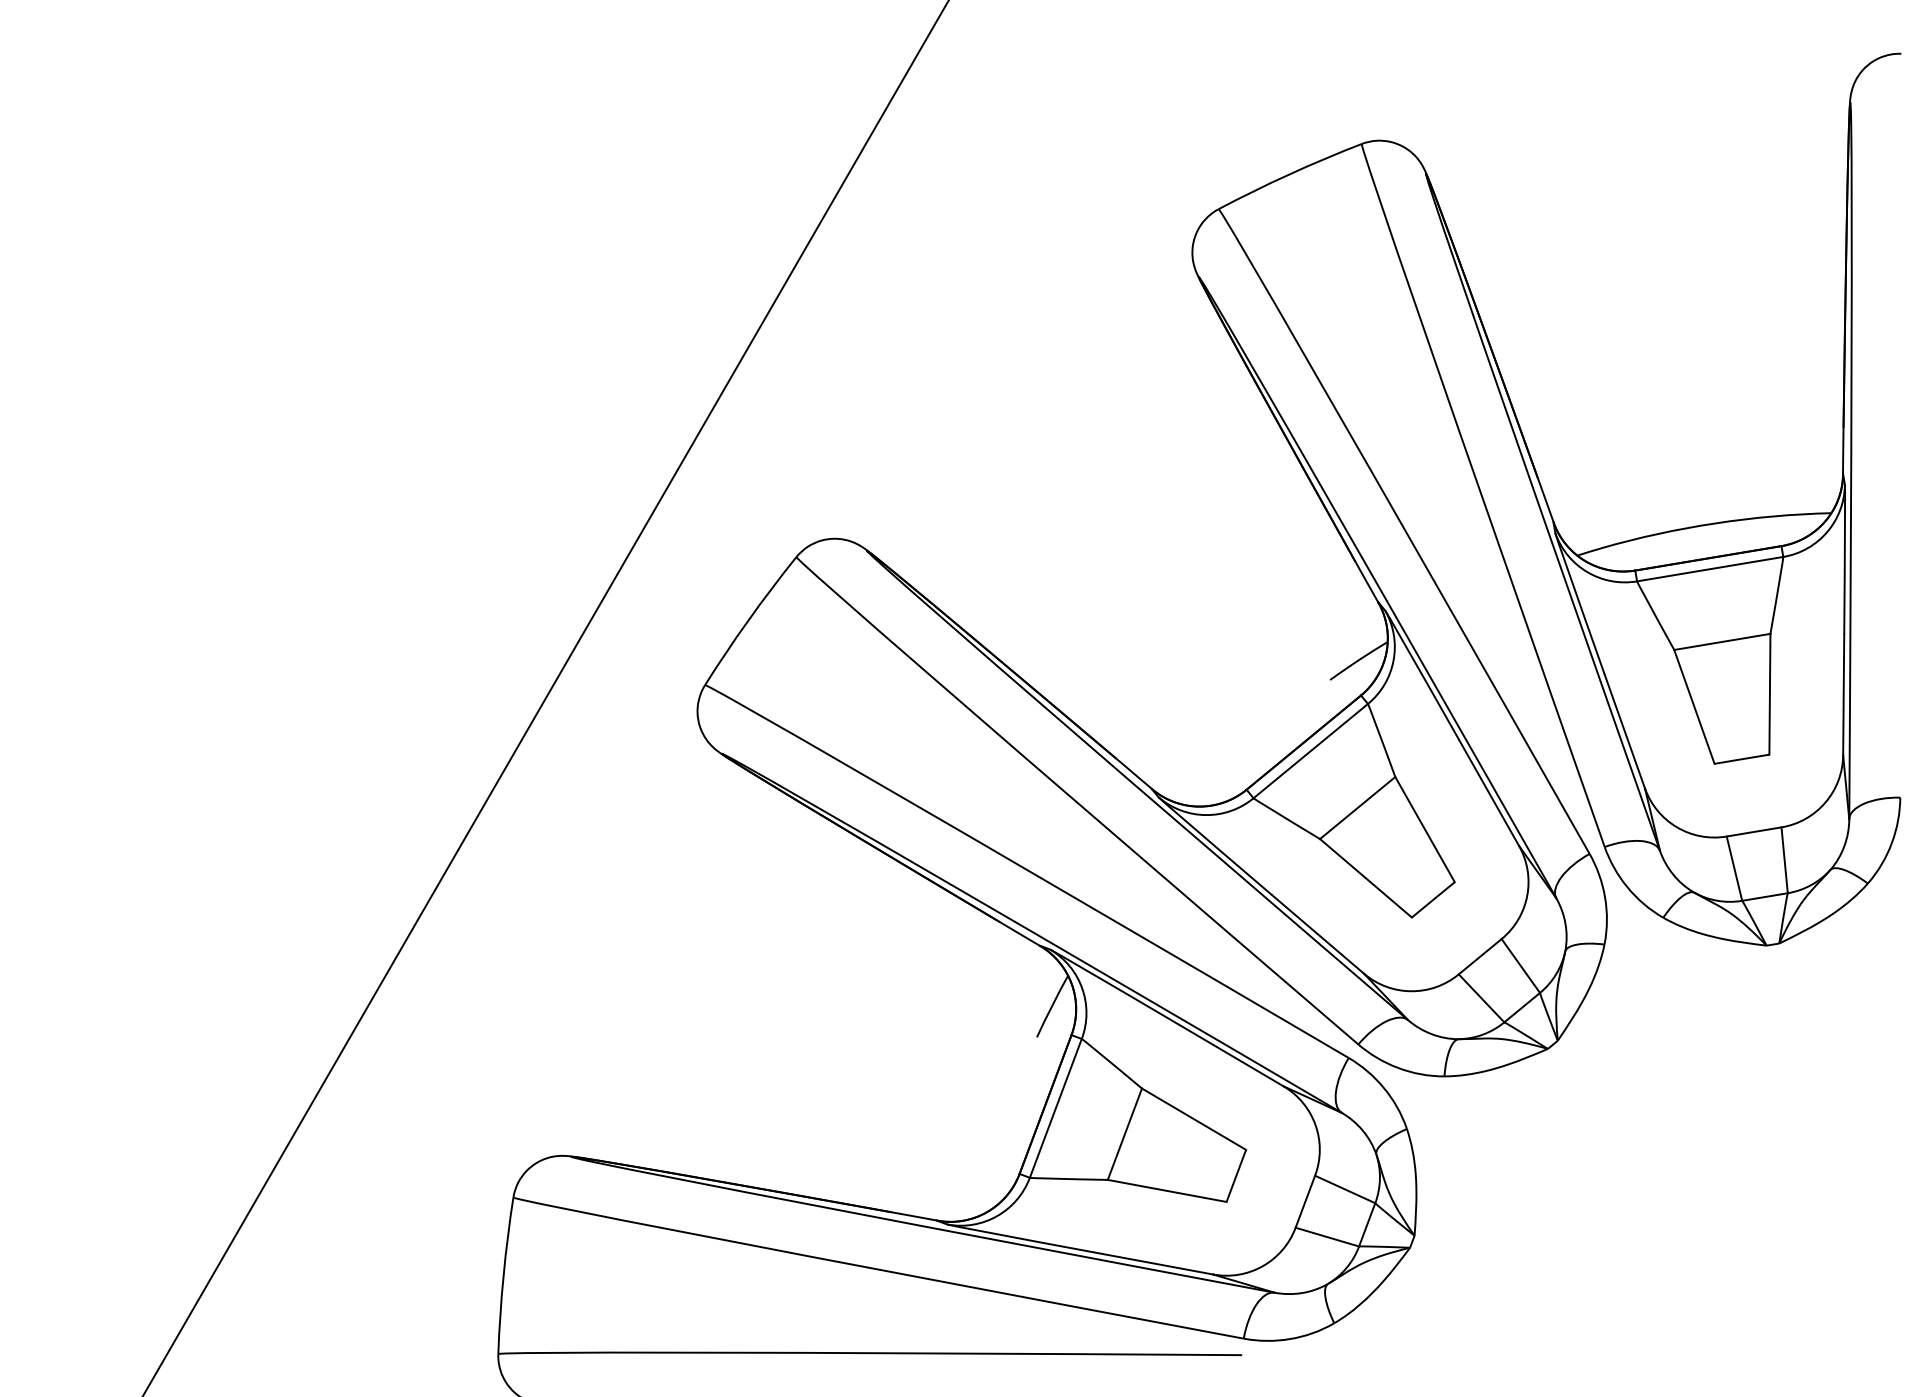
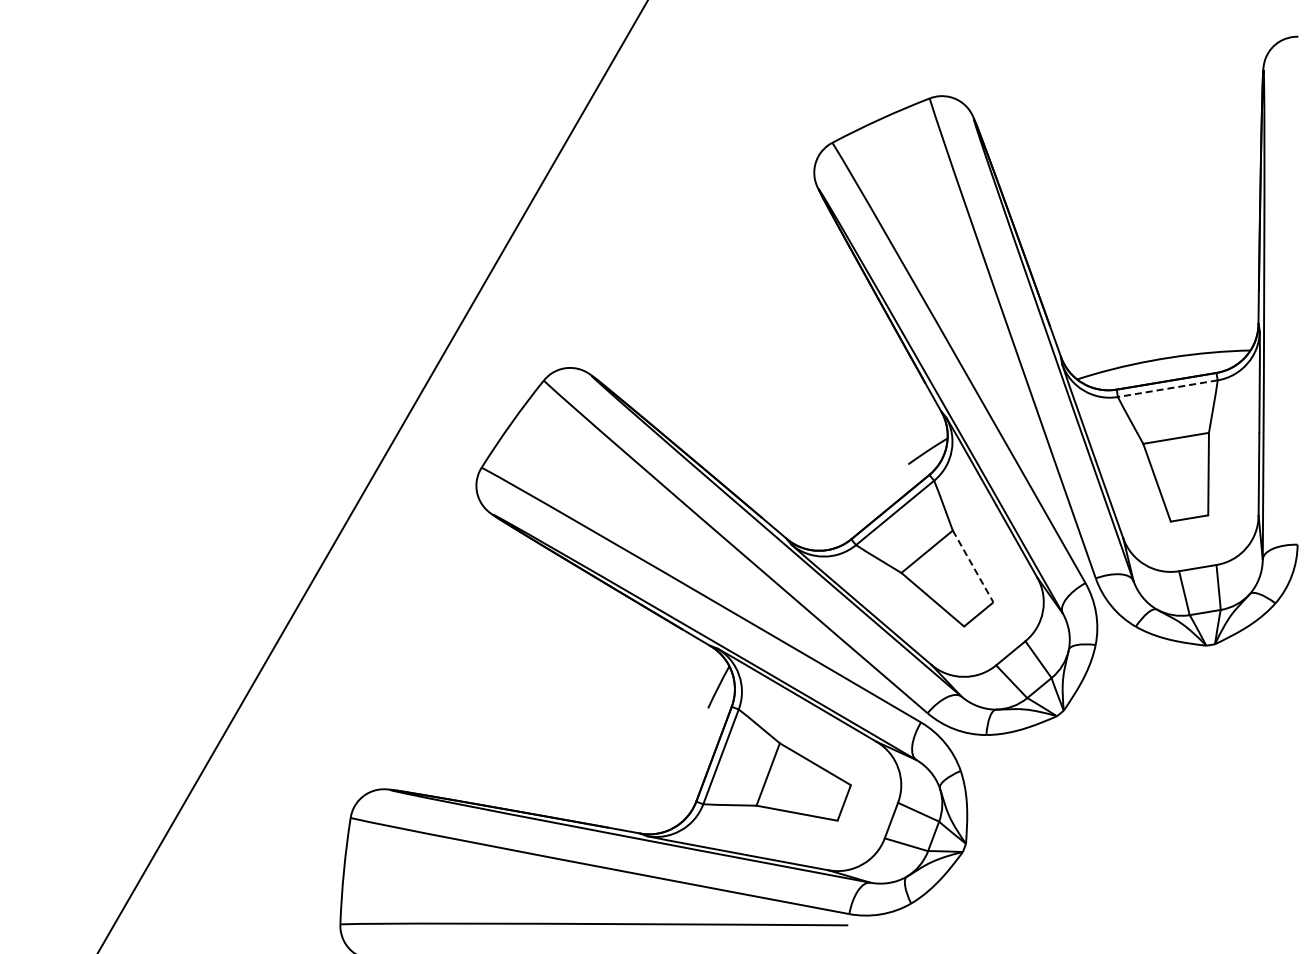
line: (1709, 568) -> (1167, 388), solid -> dashed
line: (1425, 829) -> (973, 566), solid -> dashed

